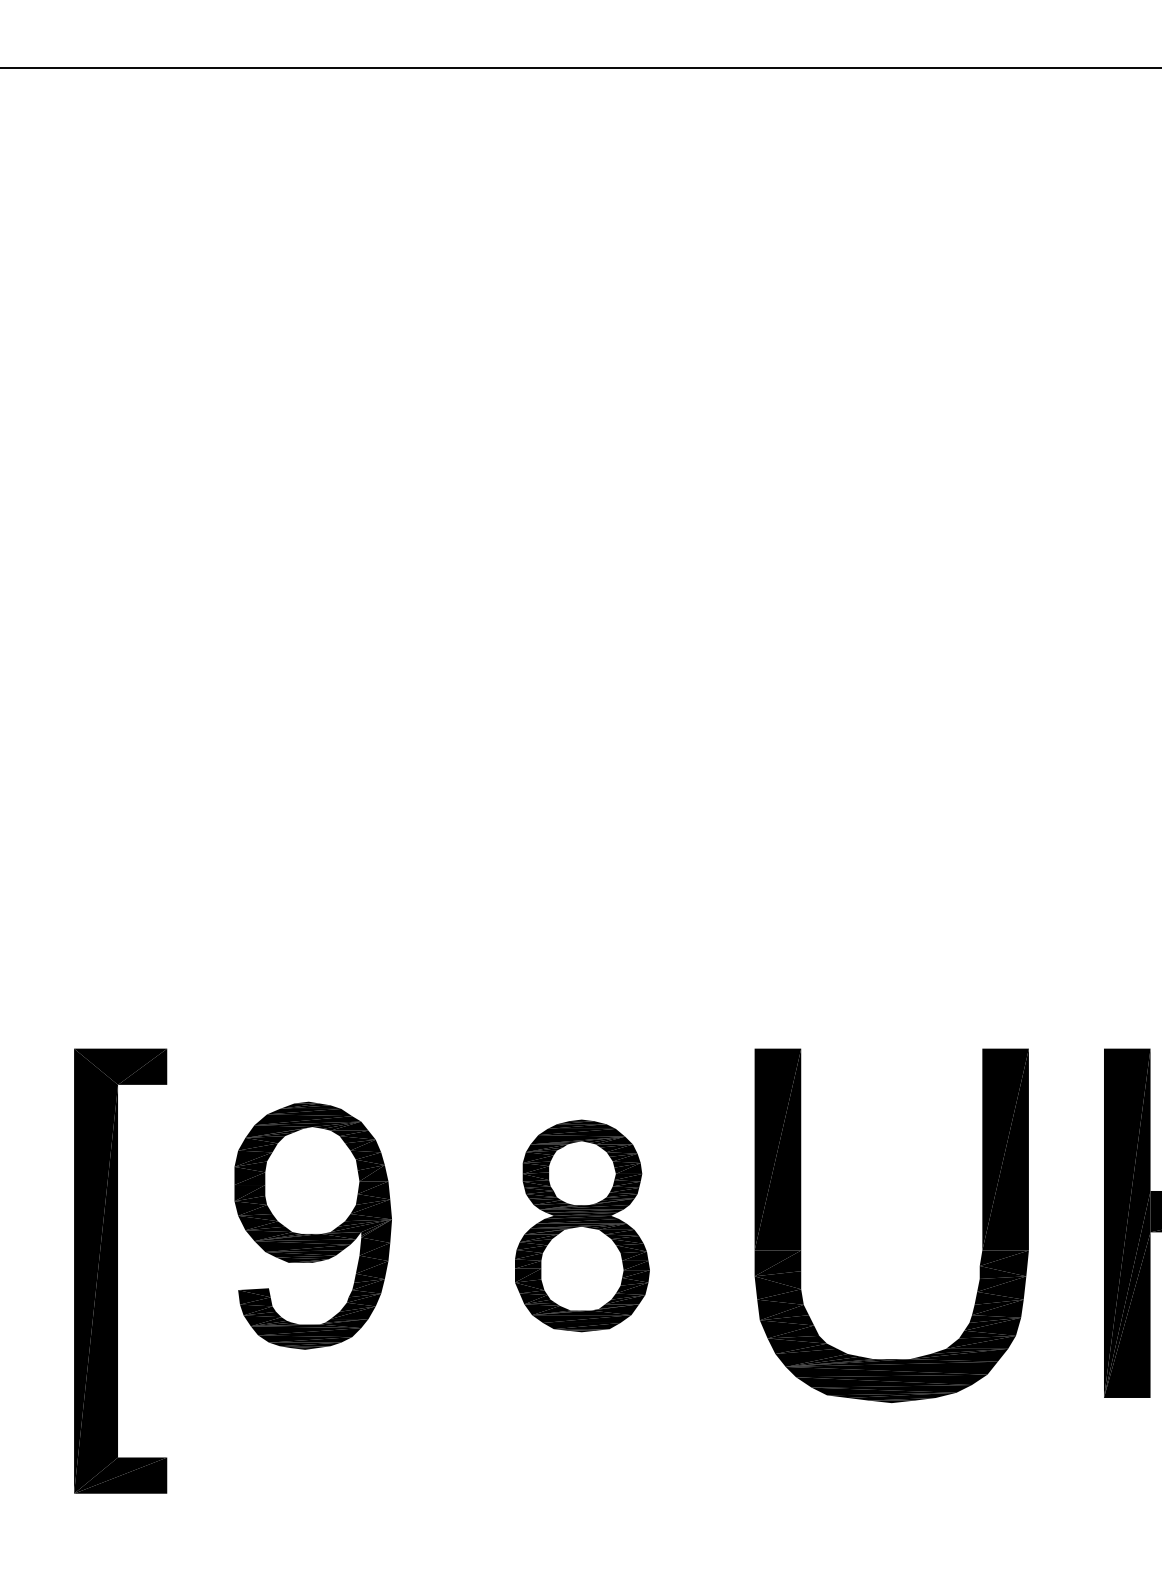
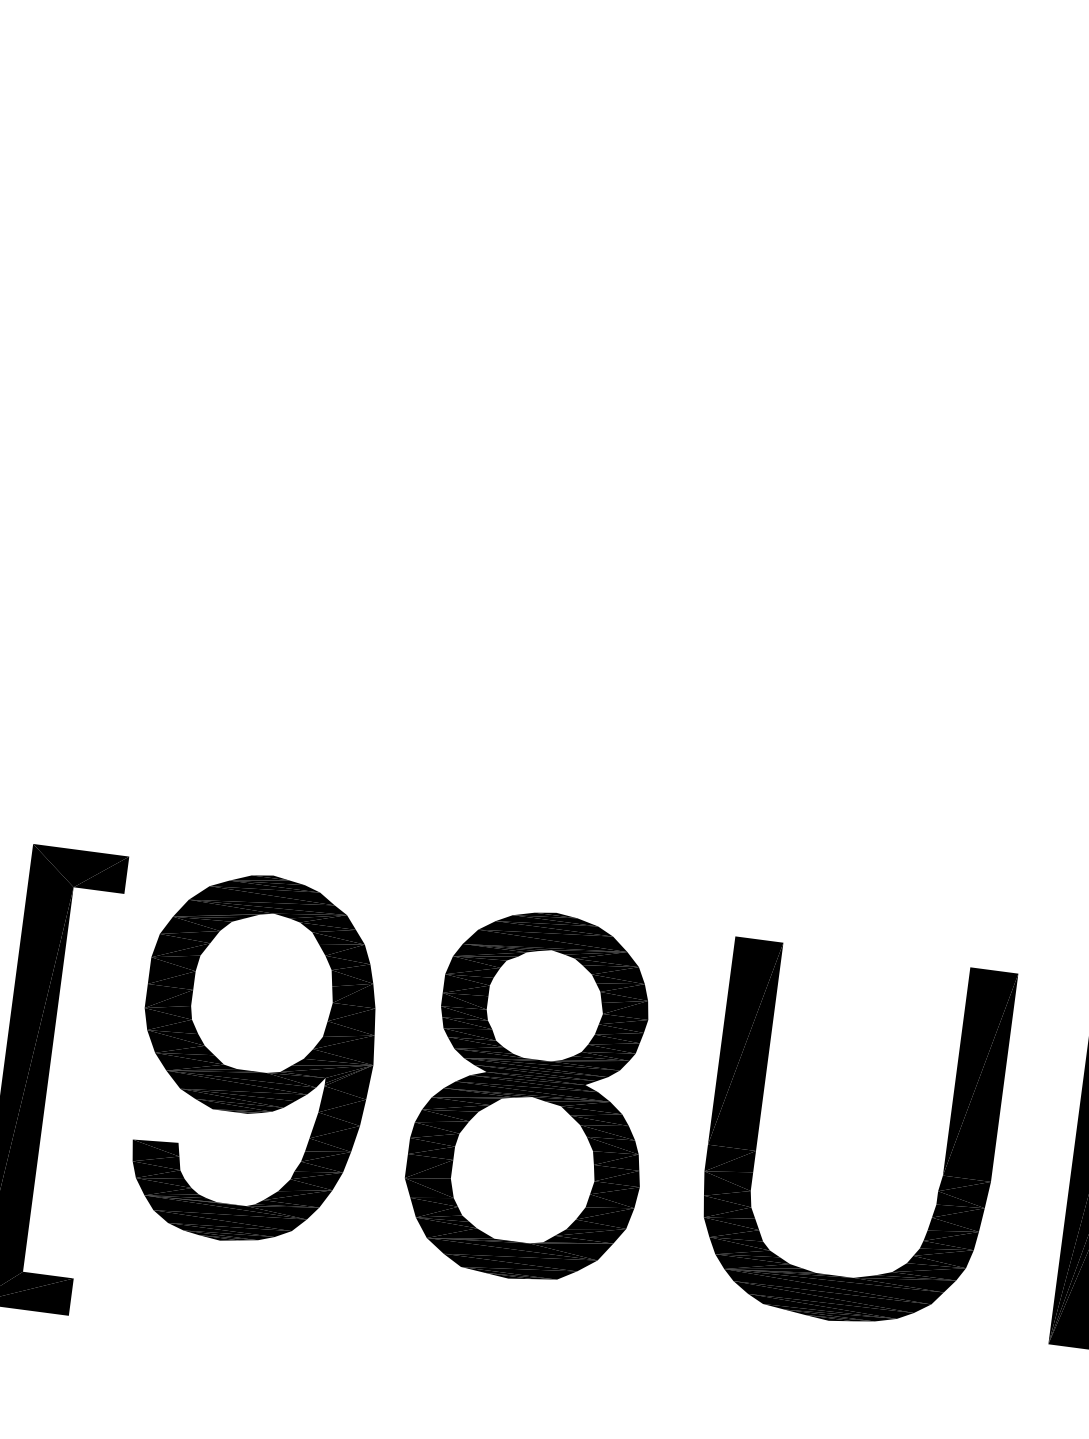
part: (312, 1225) -> (255, 1058), size x1.43
part: (582, 1225) -> (533, 1095), size x1.67

